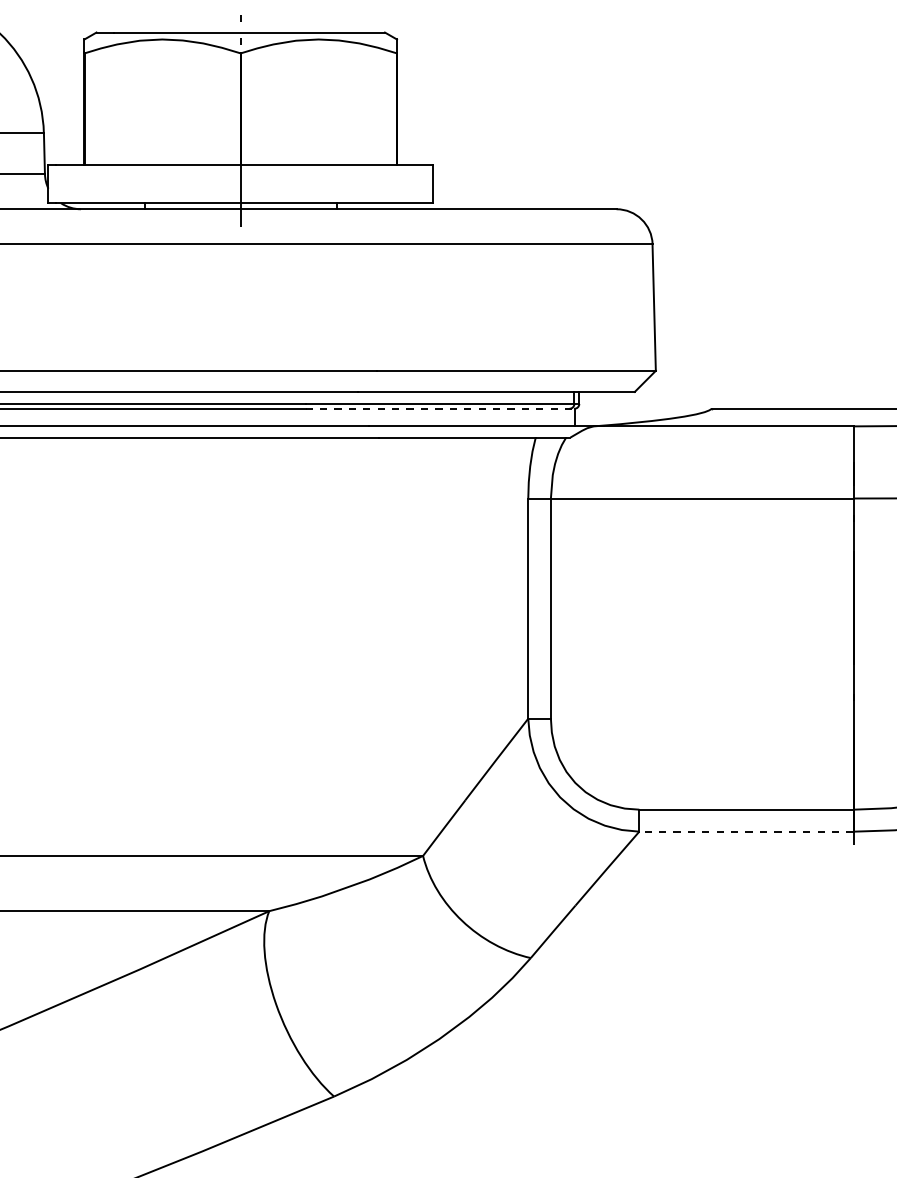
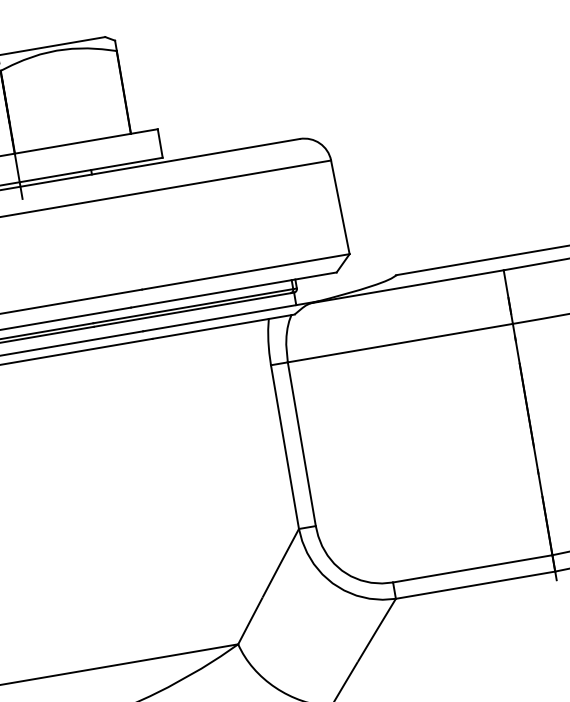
line: (440, 408) -> (194, 309), dashed -> solid
line: (745, 831) -> (474, 585), dashed -> solid

